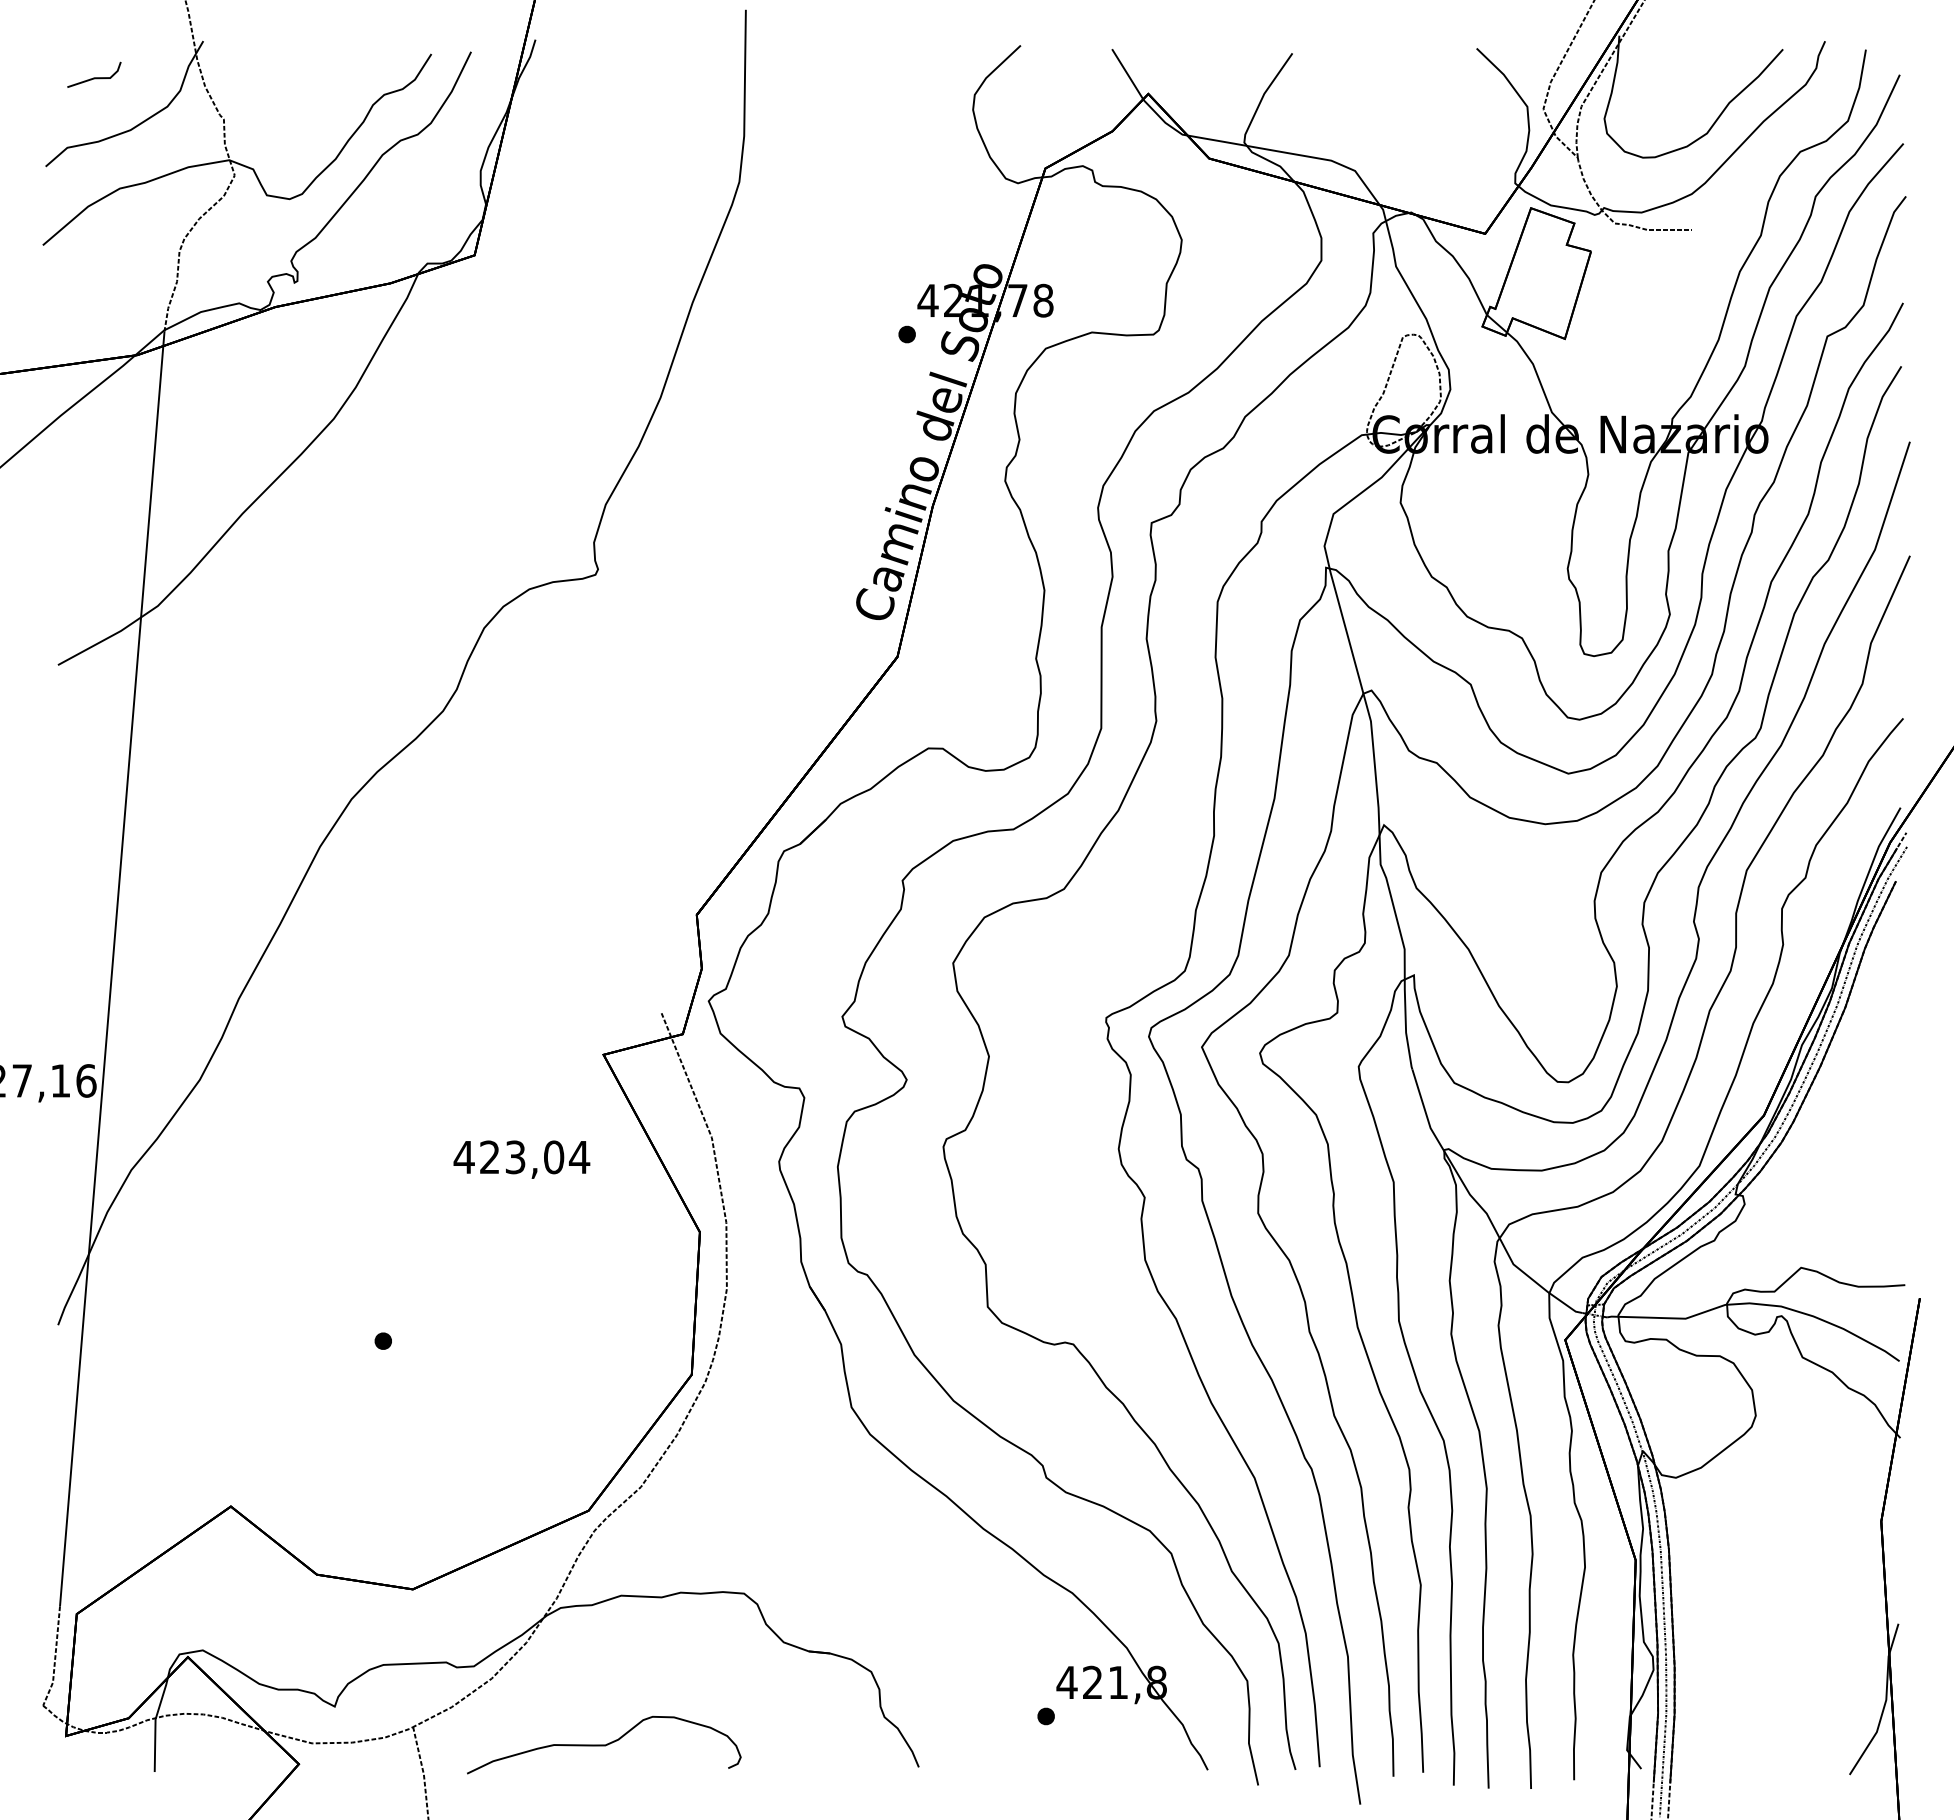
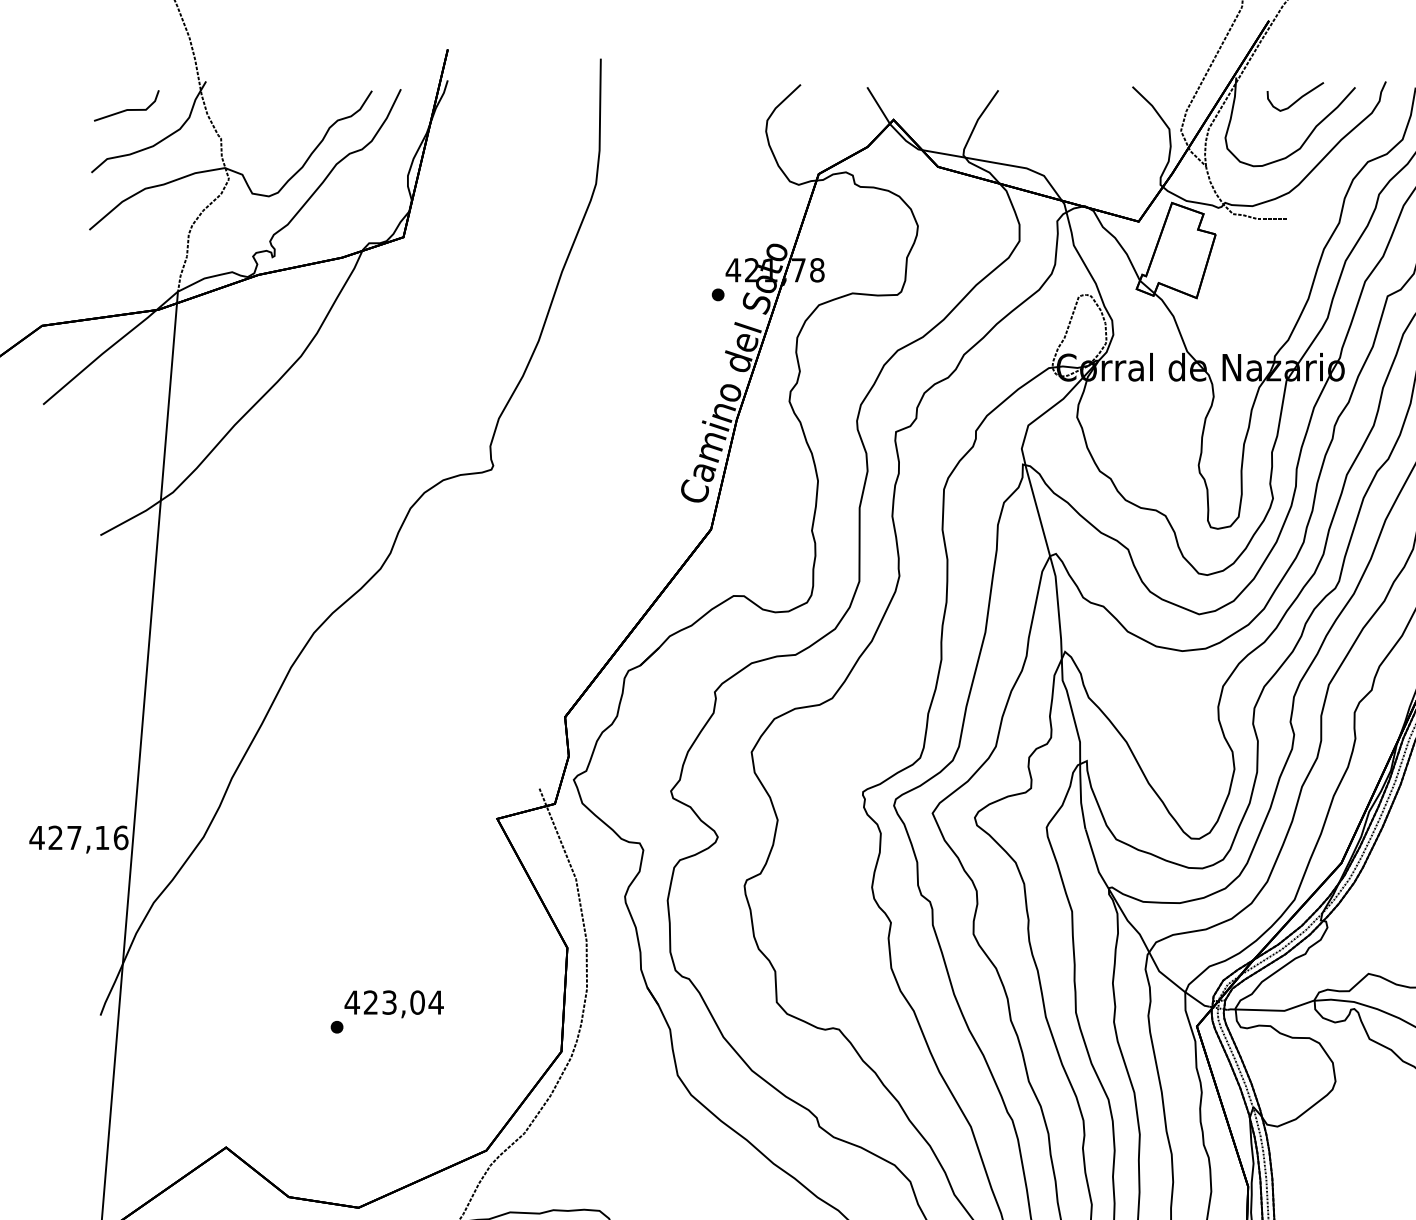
curve: (1702, 66) -> (1296, 99), added
part: (94, 74) -> (126, 105), size x1.67
text: (521, 1159) -> (393, 1004), moved

